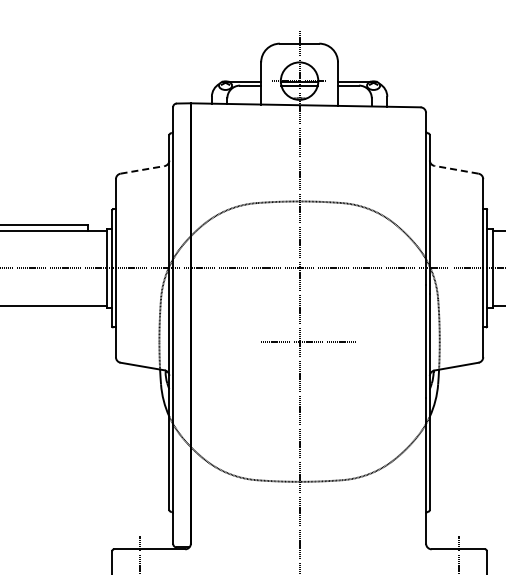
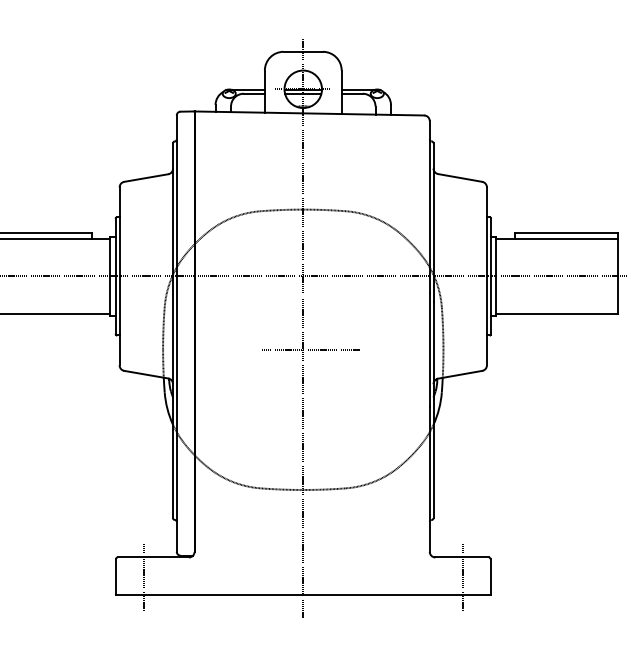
line: (142, 169) -> (146, 177), dashed -> solid
line: (455, 169) -> (459, 177), dashed -> solid

